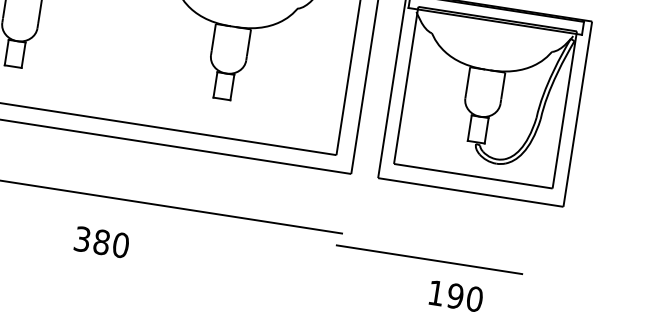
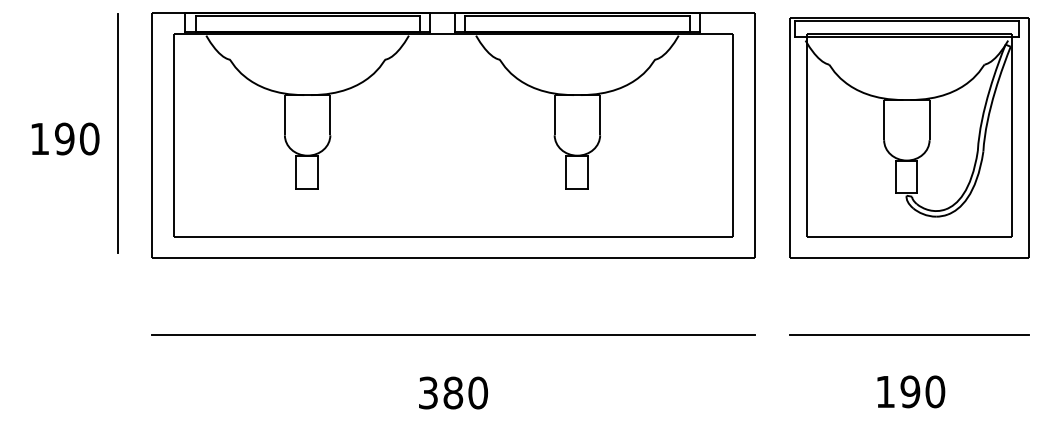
line: (429, 259) -> (909, 334), moved

